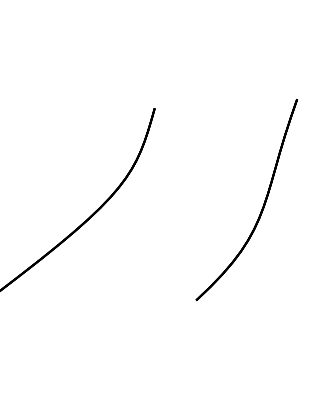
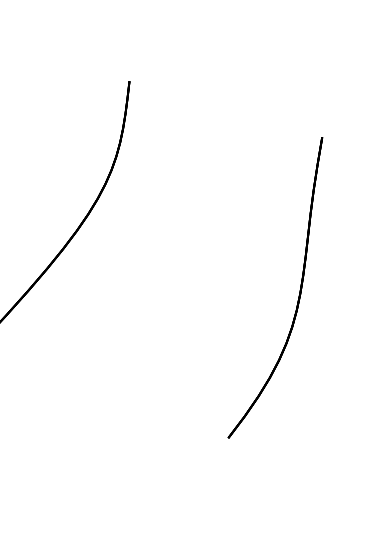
part: (263, 203) -> (299, 289), moved

